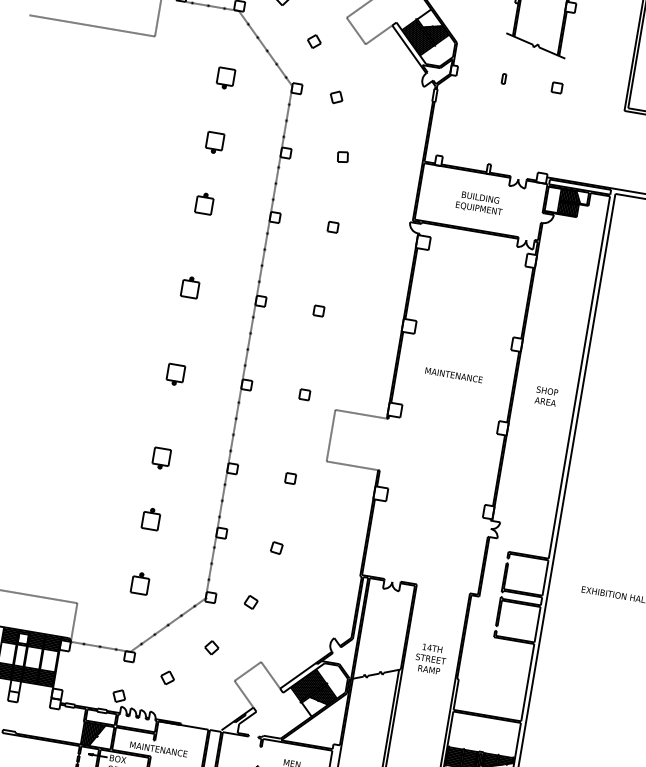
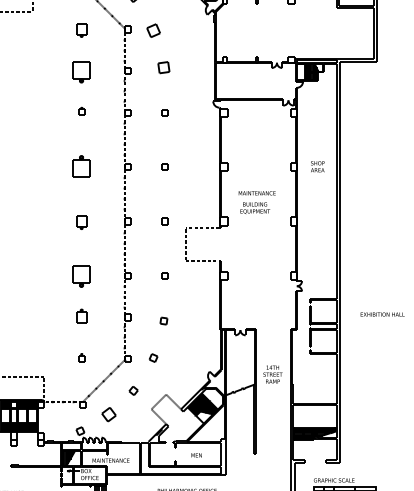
part: (336, 97) -> (153, 30), size x1.6
part: (214, 143) -> (81, 72), size x1.6
part: (342, 156) -> (163, 67), size x1.6
text: (480, 202) -> (255, 207), moved
part: (204, 203) -> (81, 111), size x0.6
part: (190, 286) -> (81, 165), size x1.6
text: (546, 395) -> (317, 166), moved
part: (161, 459) -> (81, 277), size x1.6
part: (140, 582) -> (81, 357), size x0.6
part: (166, 677) -> (108, 414), size x1.6

